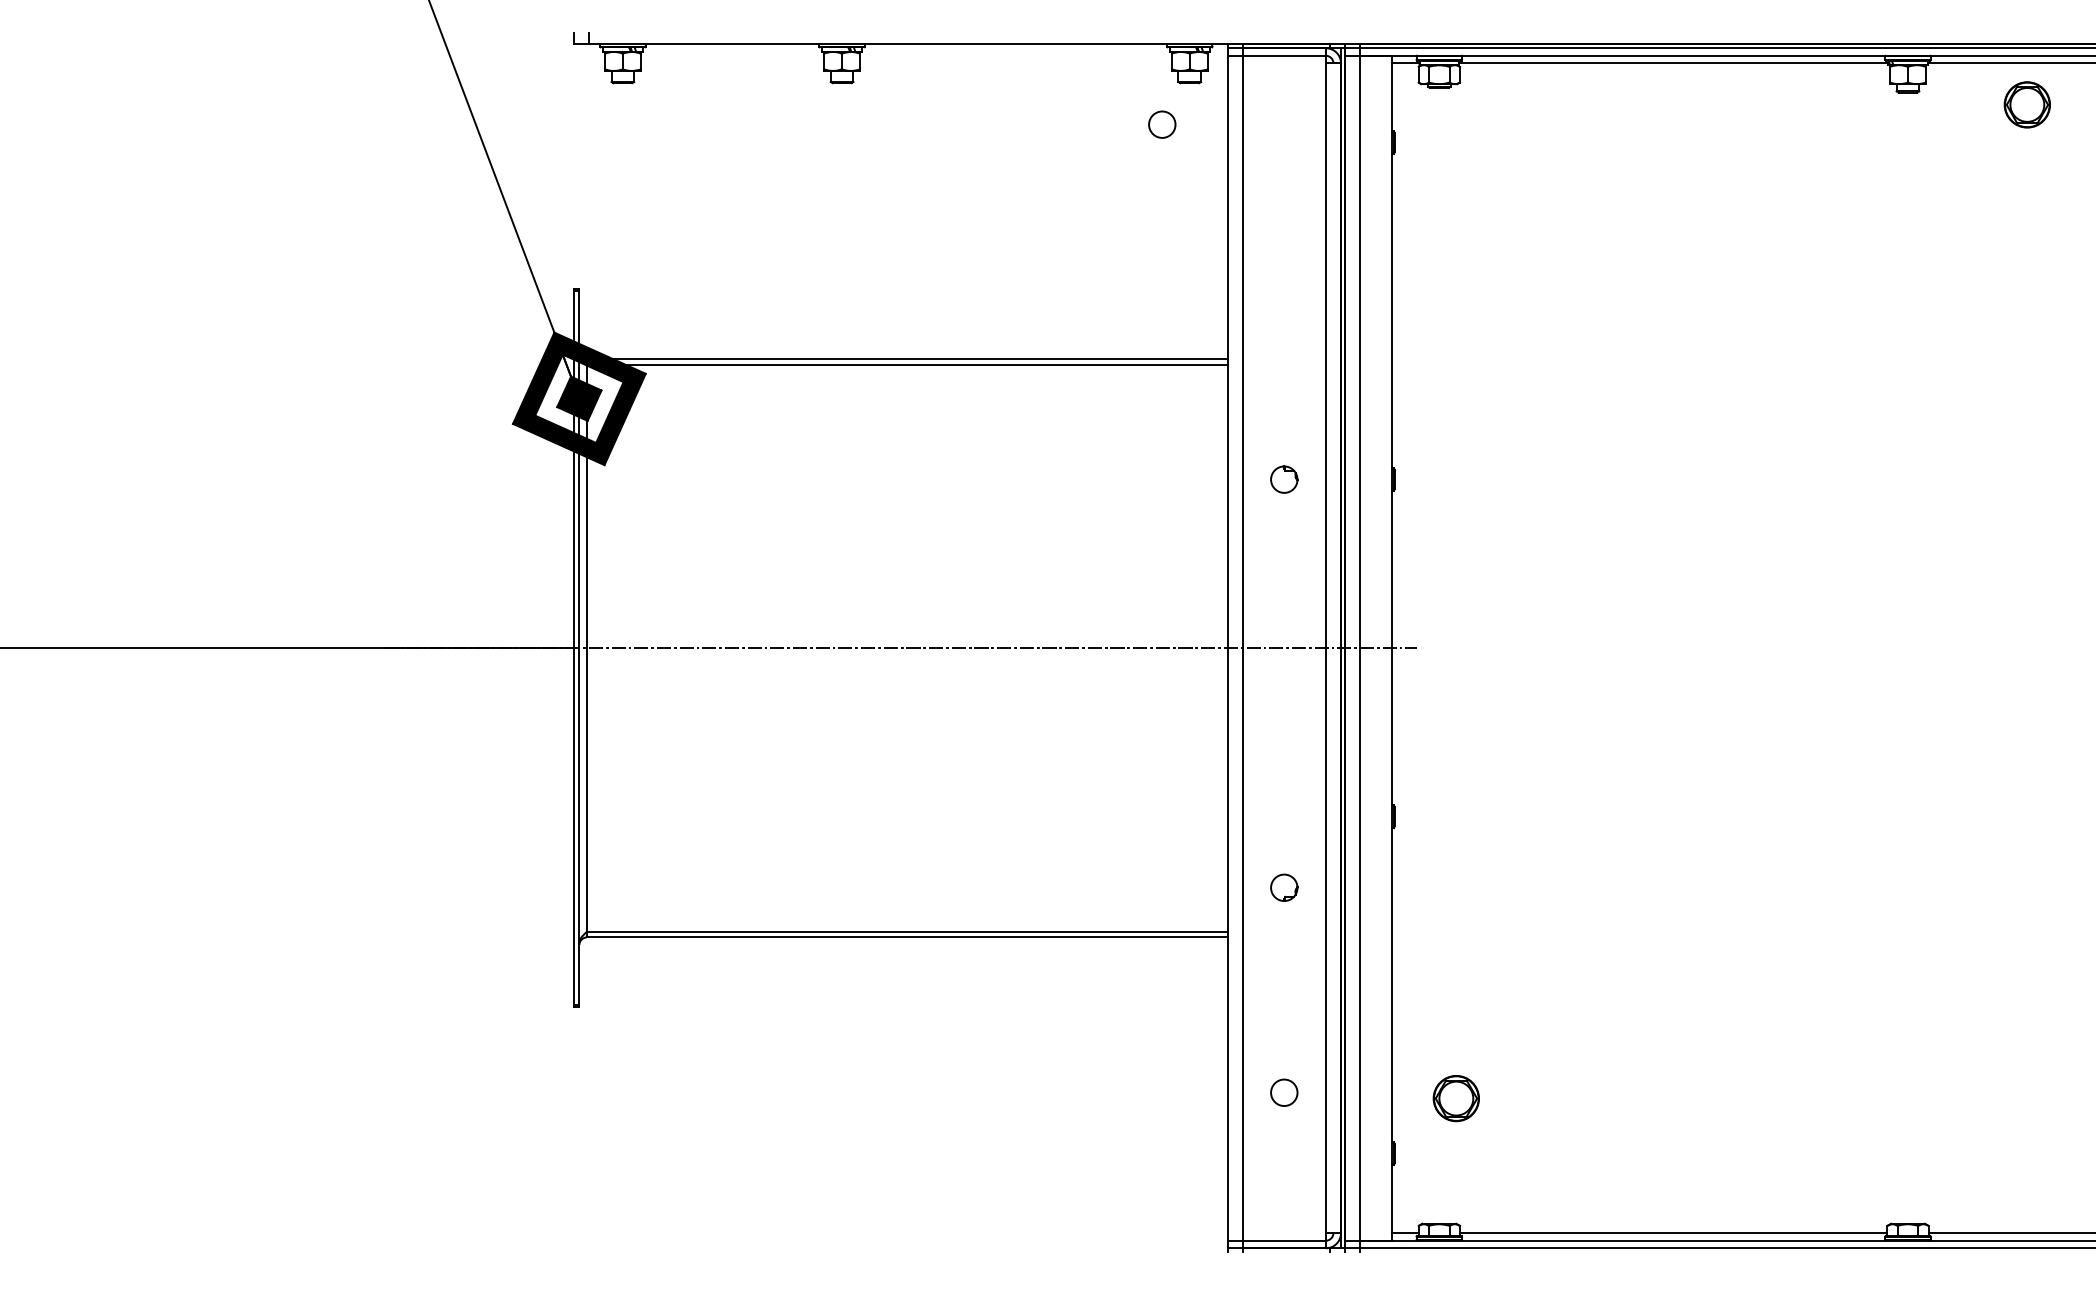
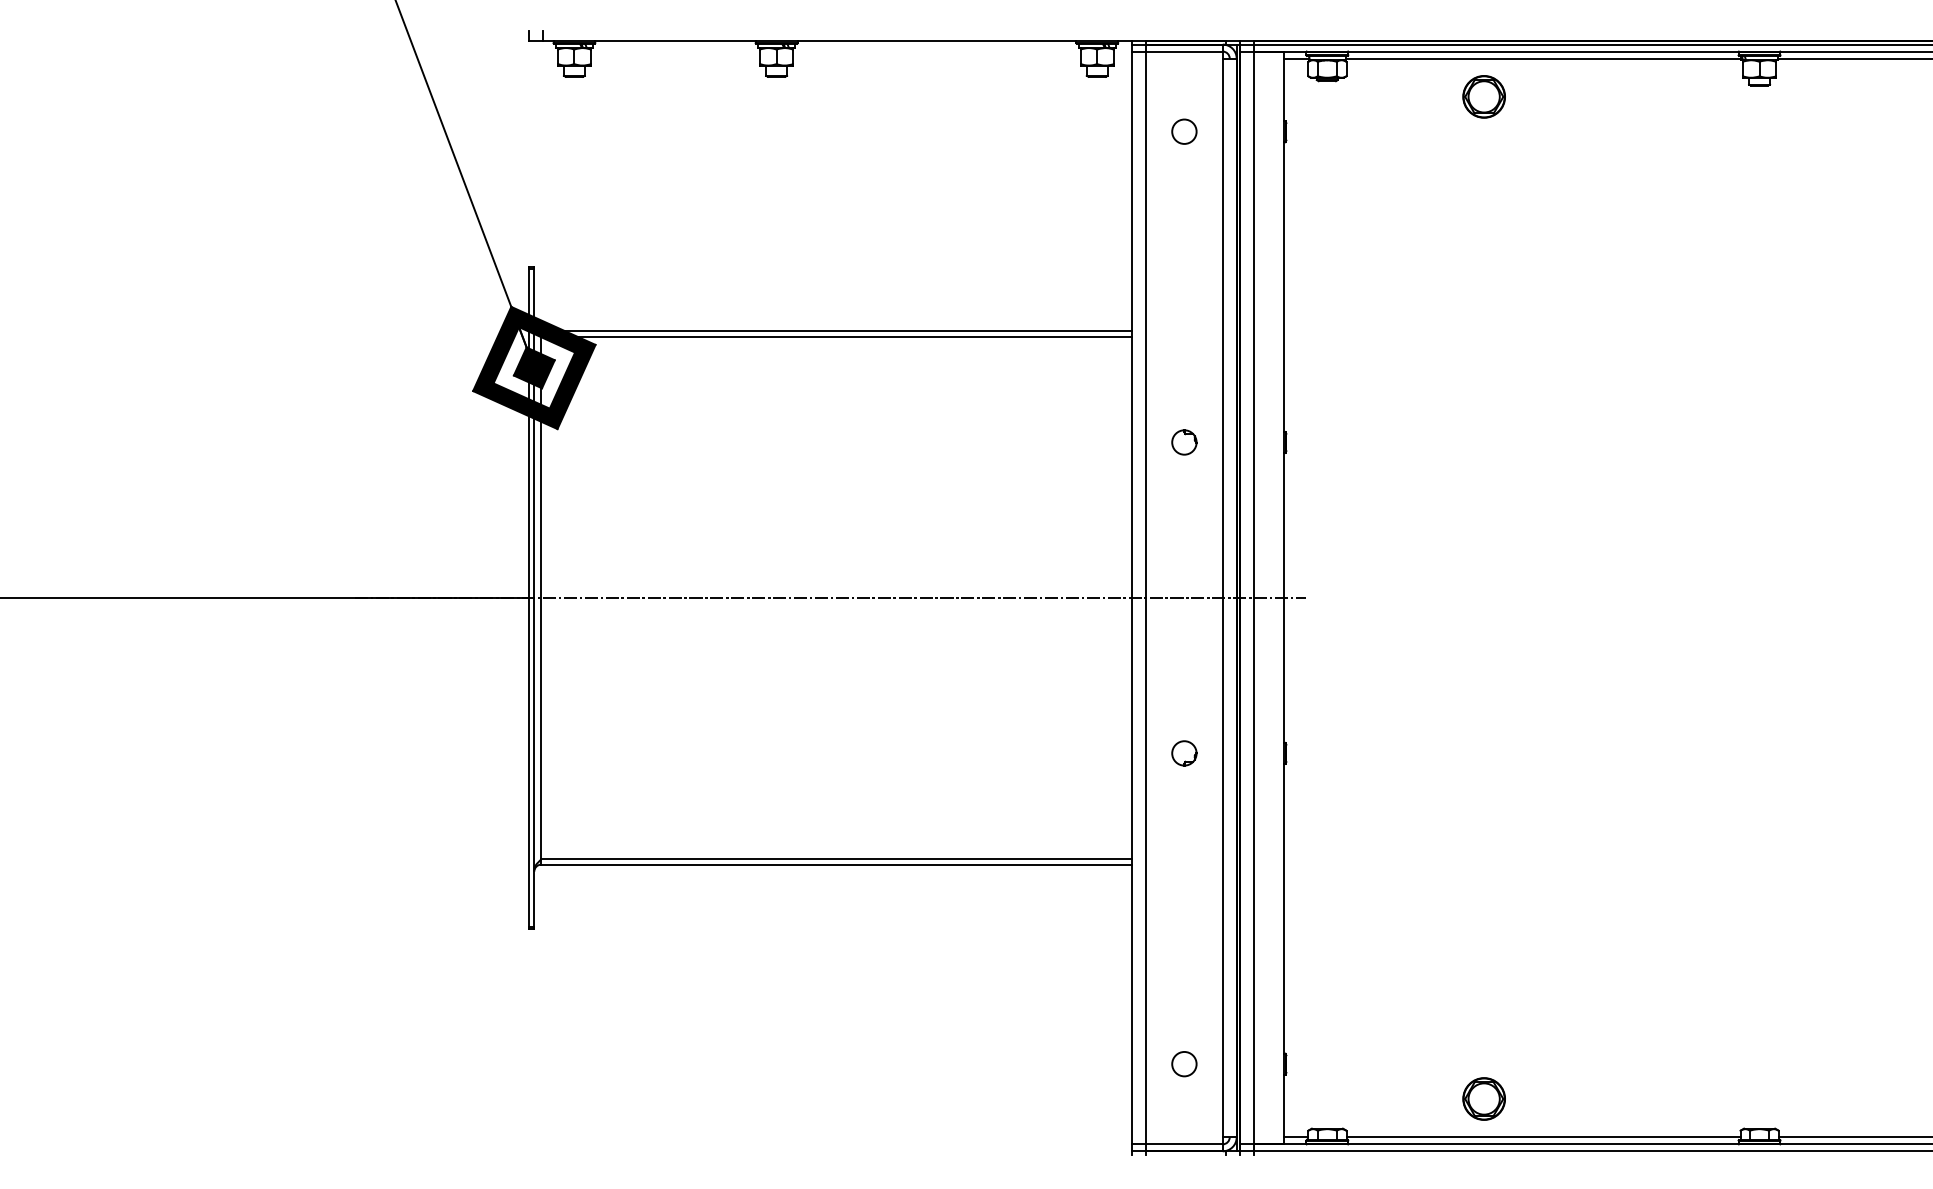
part: (2026, 104) -> (1483, 96), moved
circle: (1162, 124) -> (1184, 131), moved
part: (1284, 887) -> (1184, 753), moved
circle: (1284, 1092) -> (1184, 1063), moved
part: (1455, 1098) -> (1483, 1098), moved

